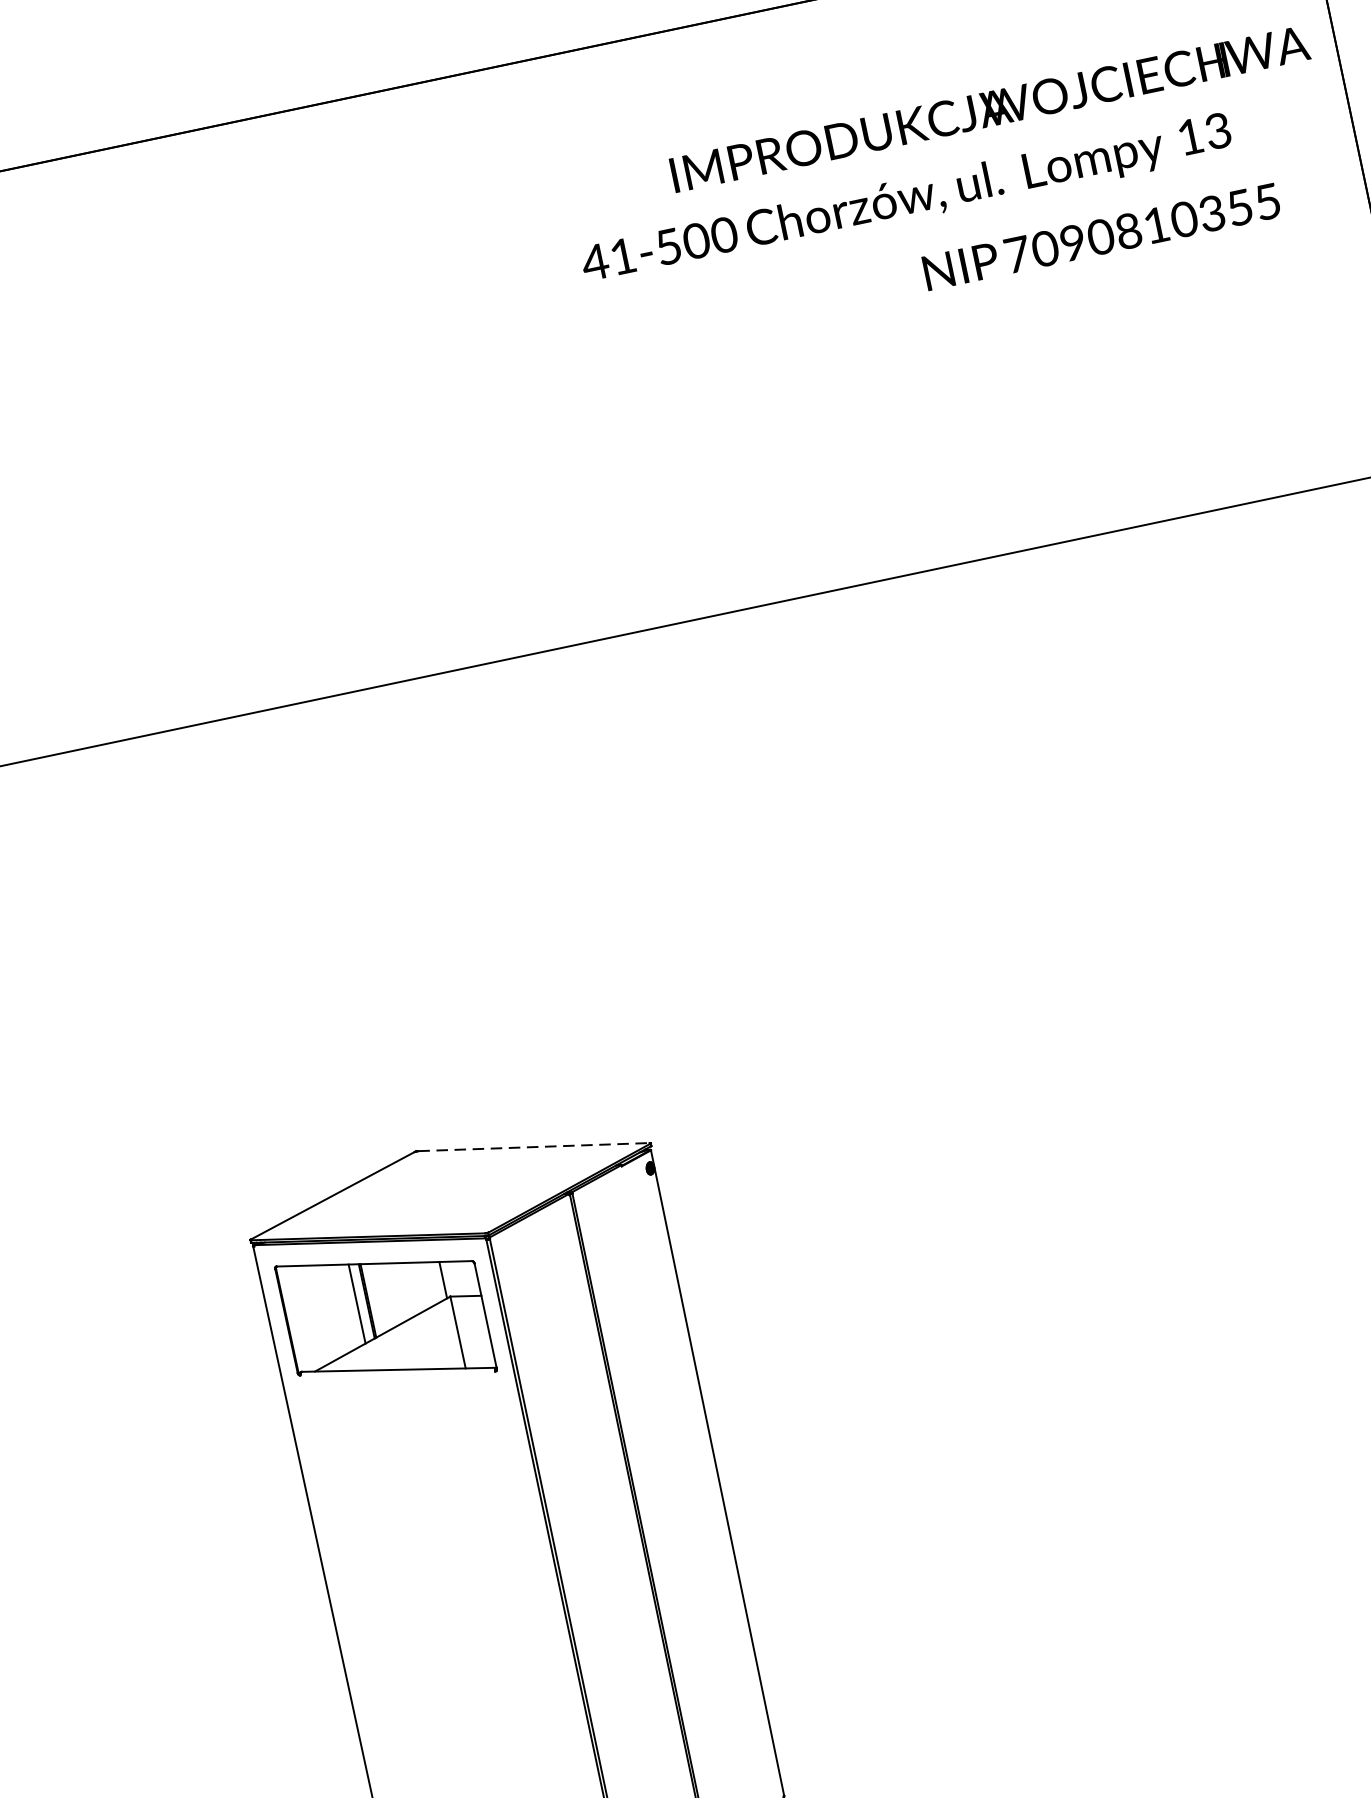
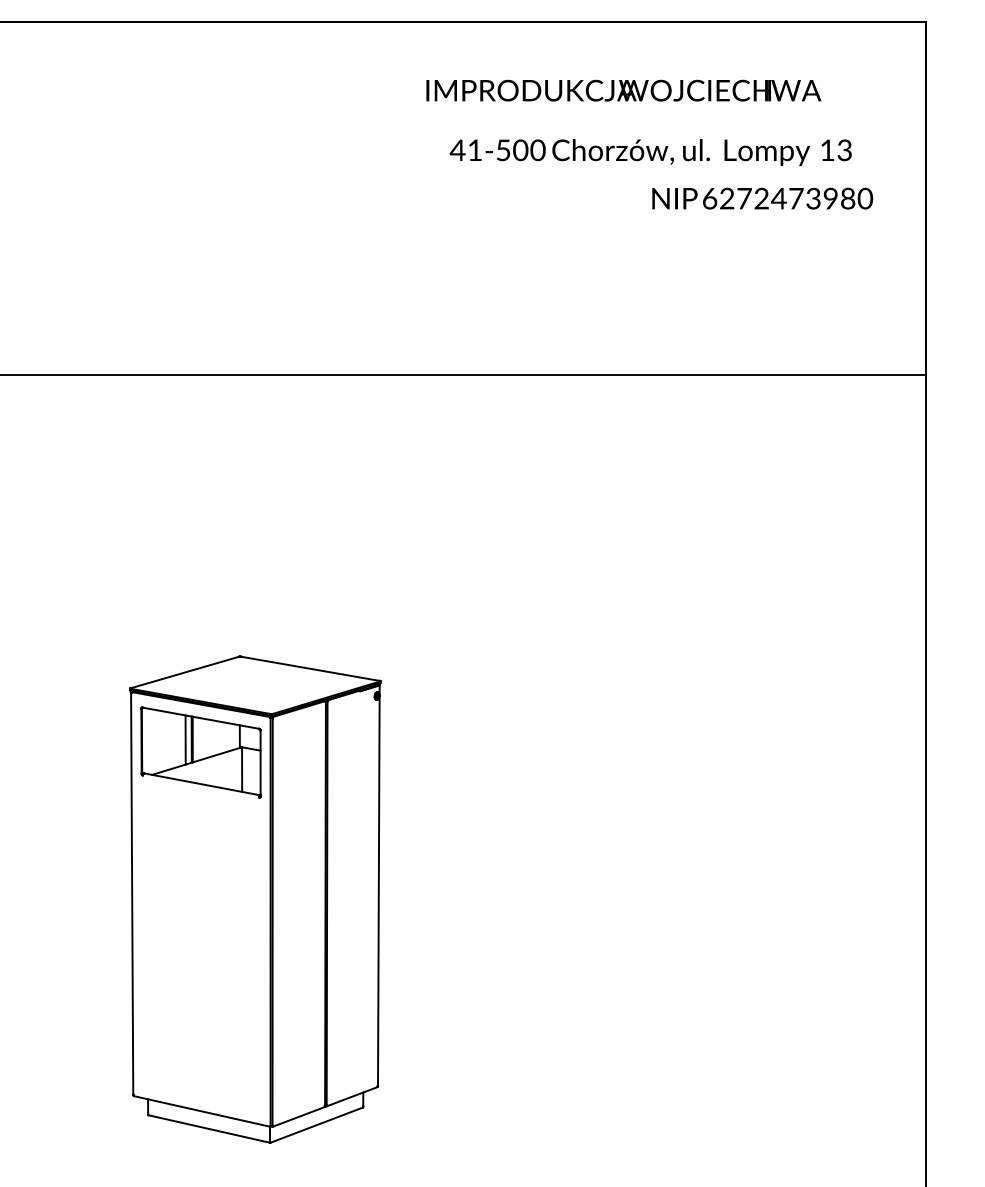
text: (989, 108) -> (623, 90), moved
text: (1143, 227) -> (788, 198), 7090810355 -> 6272473980
line: (535, 1146) -> (311, 668), dashed -> solid

